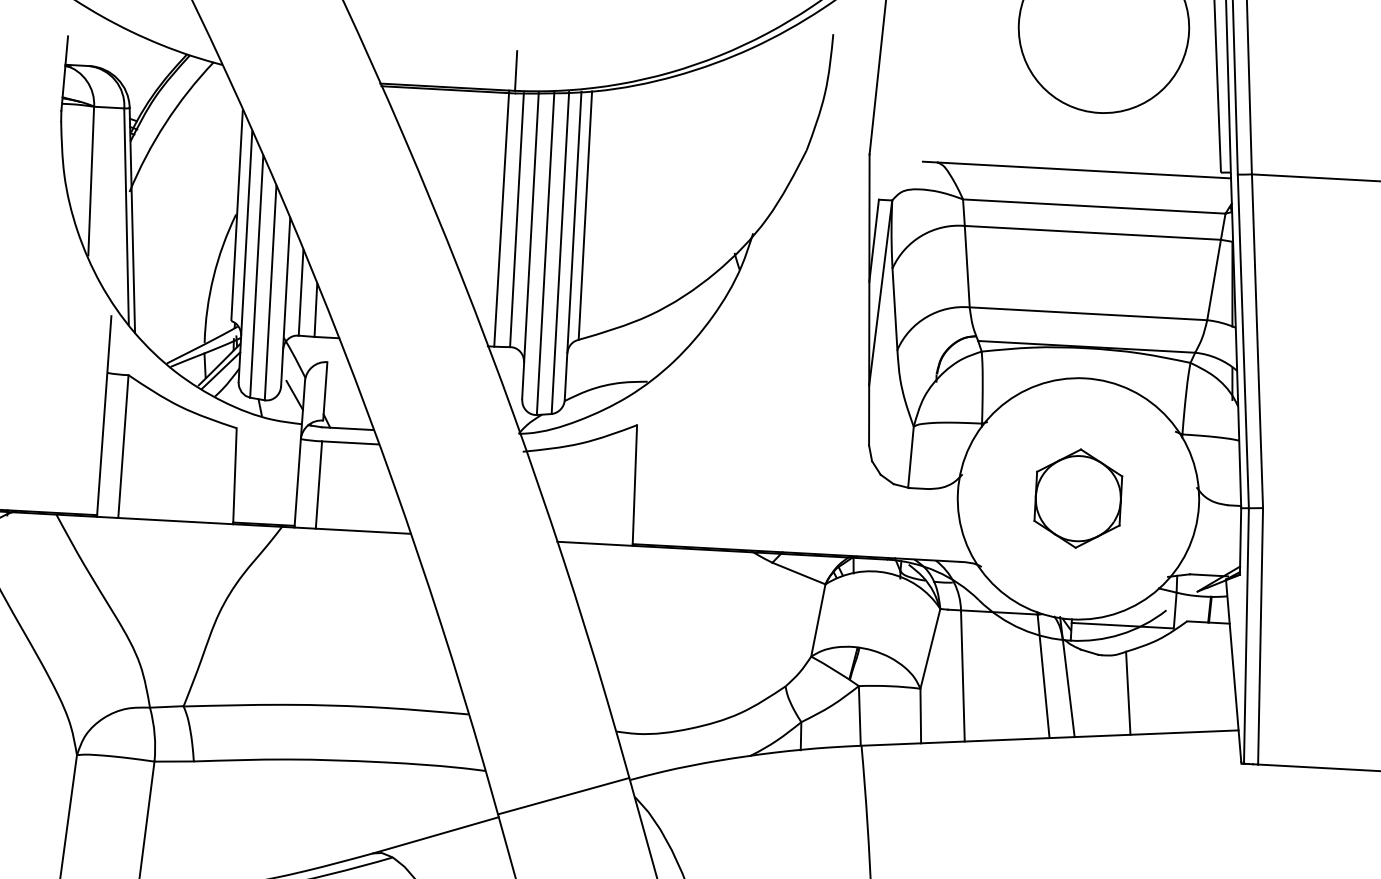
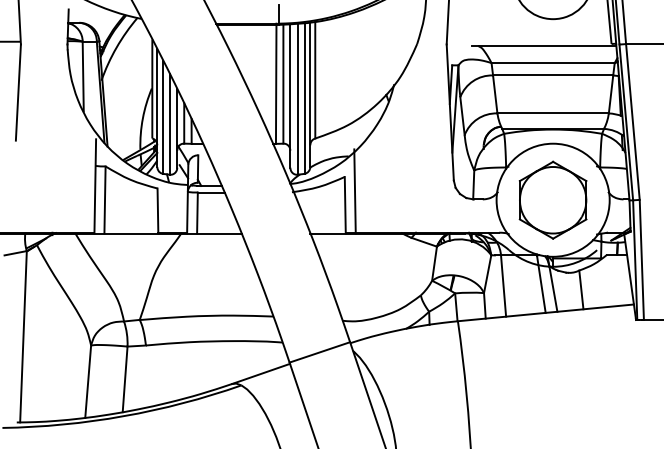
line: (656, 457) -> (354, 191), added
part: (1077, 497) -> (552, 199), size x1.67

